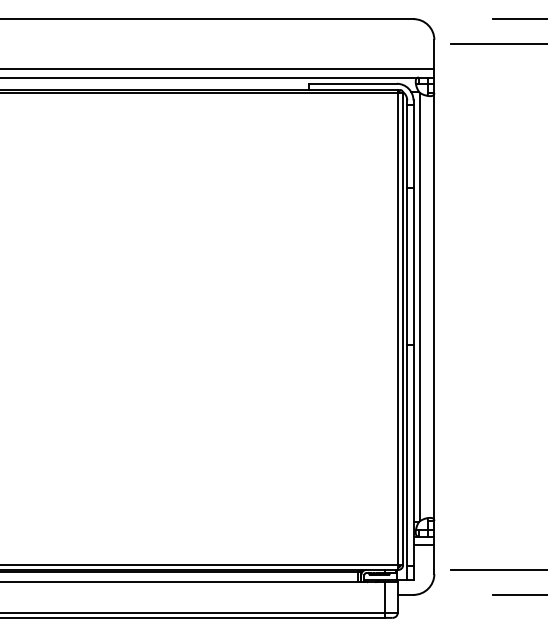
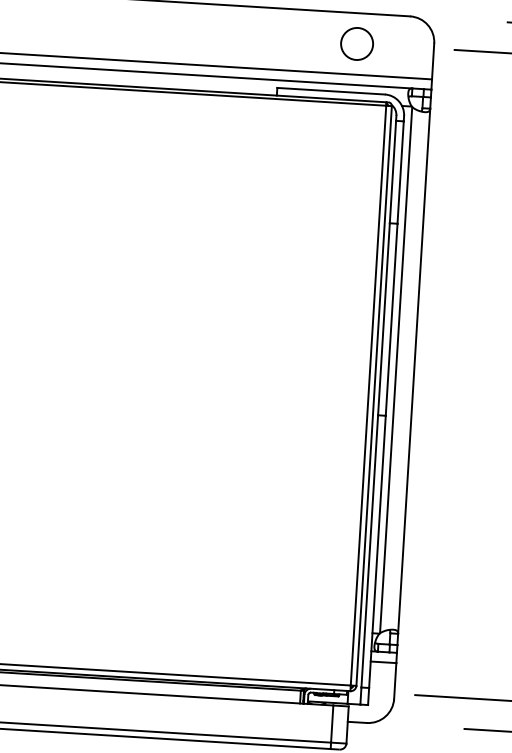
circle: (371, 44) -> (356, 44), added

